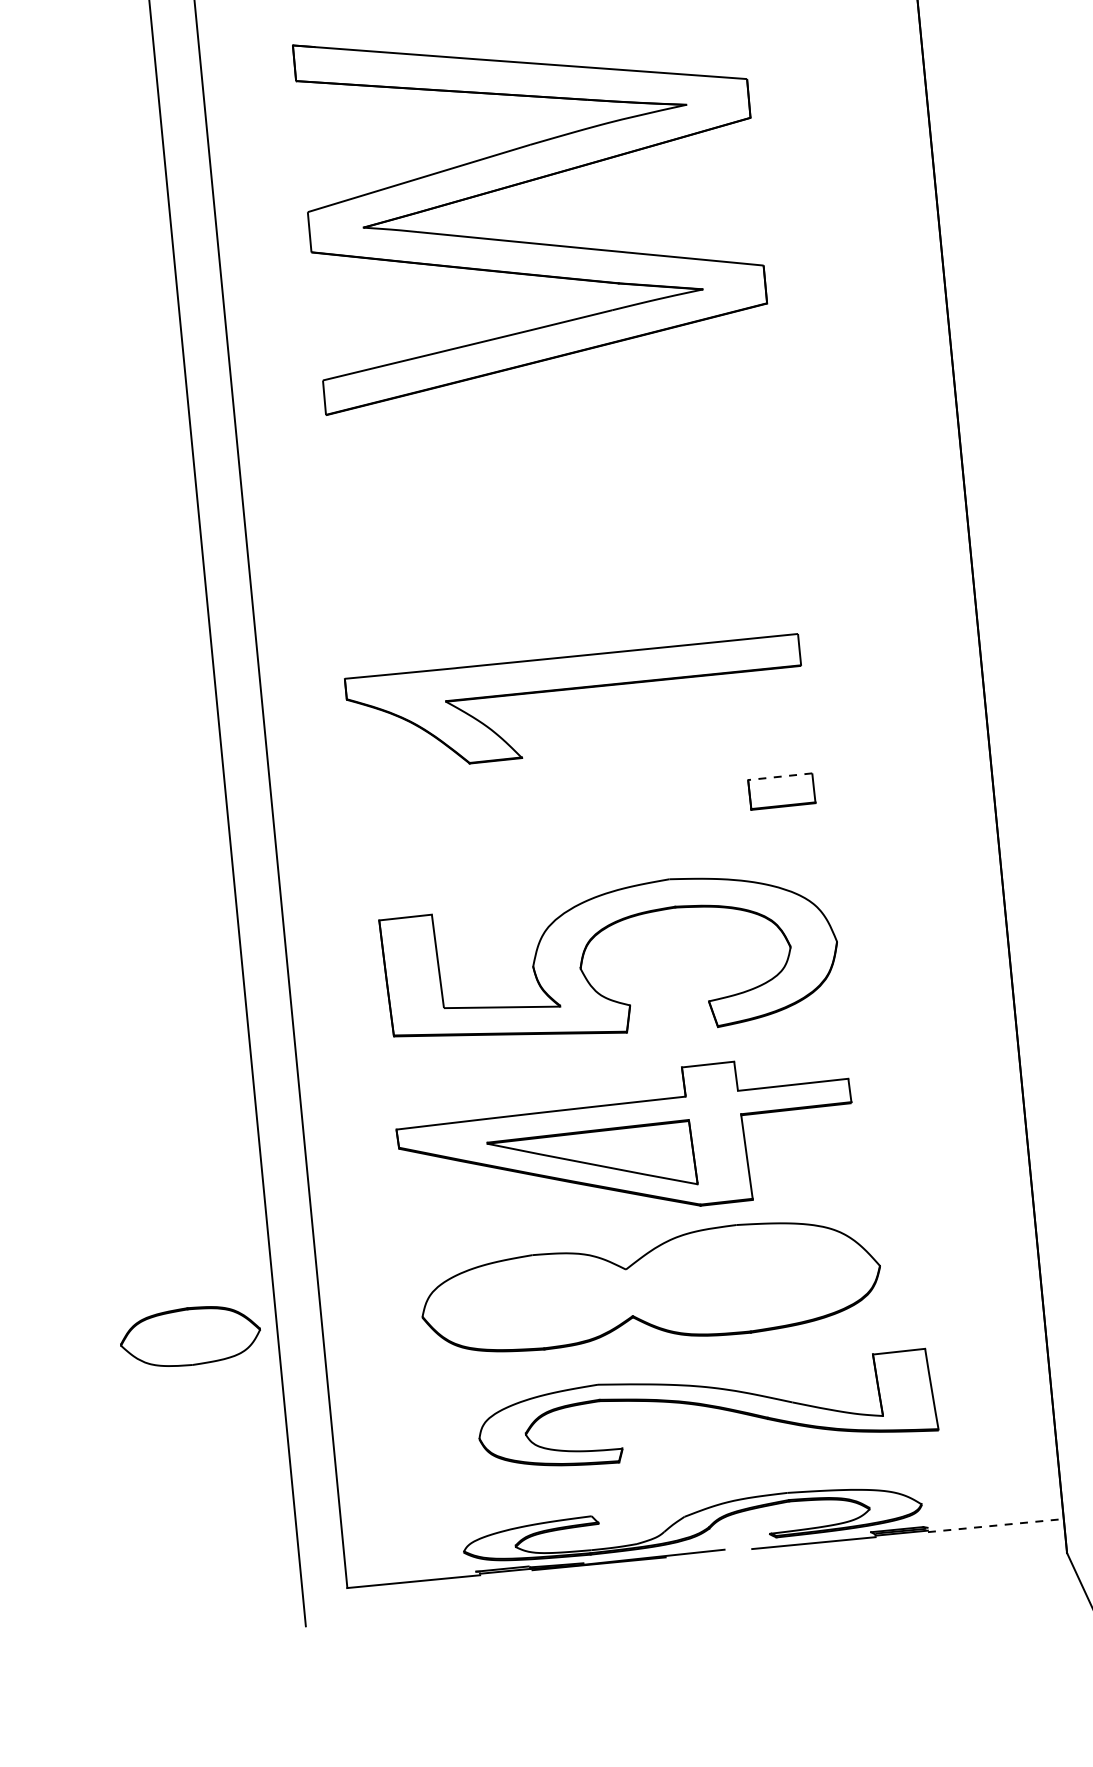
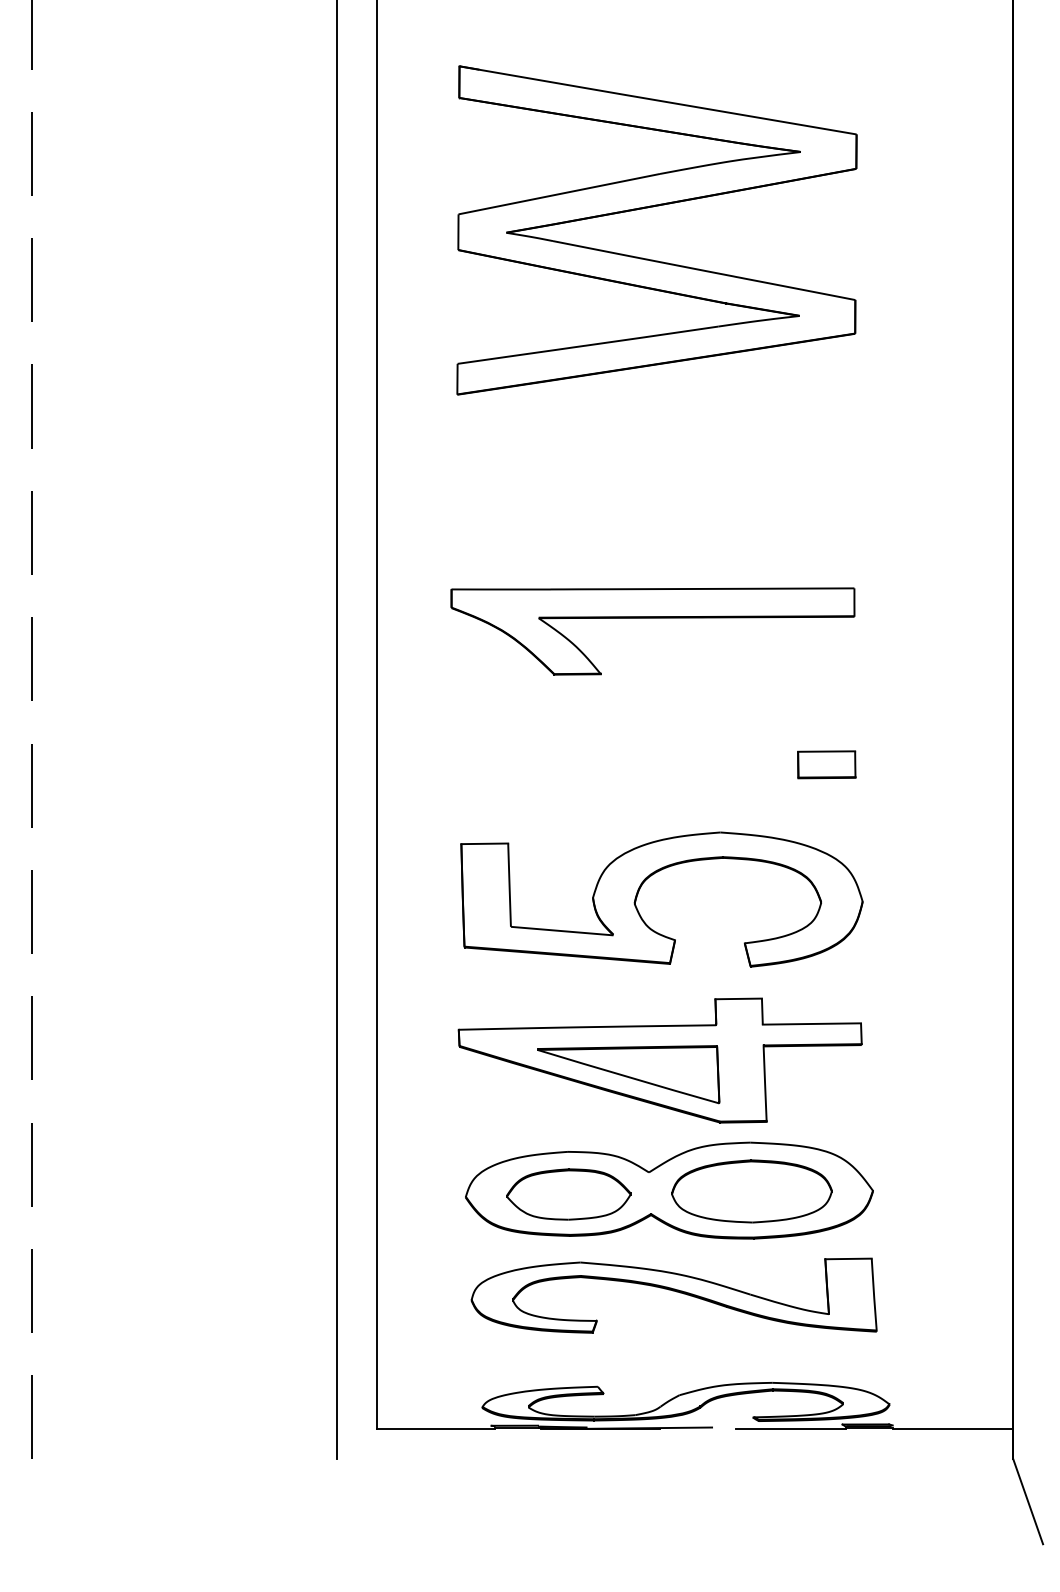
part: (574, 689) -> (652, 618), moved
line: (780, 776) -> (826, 751), dashed -> solid
part: (743, 1279) -> (751, 1191), added
part: (190, 1336) -> (568, 1194), moved
part: (706, 1411) -> (673, 1295), moved
line: (996, 1525) -> (953, 1429), dashed -> solid

